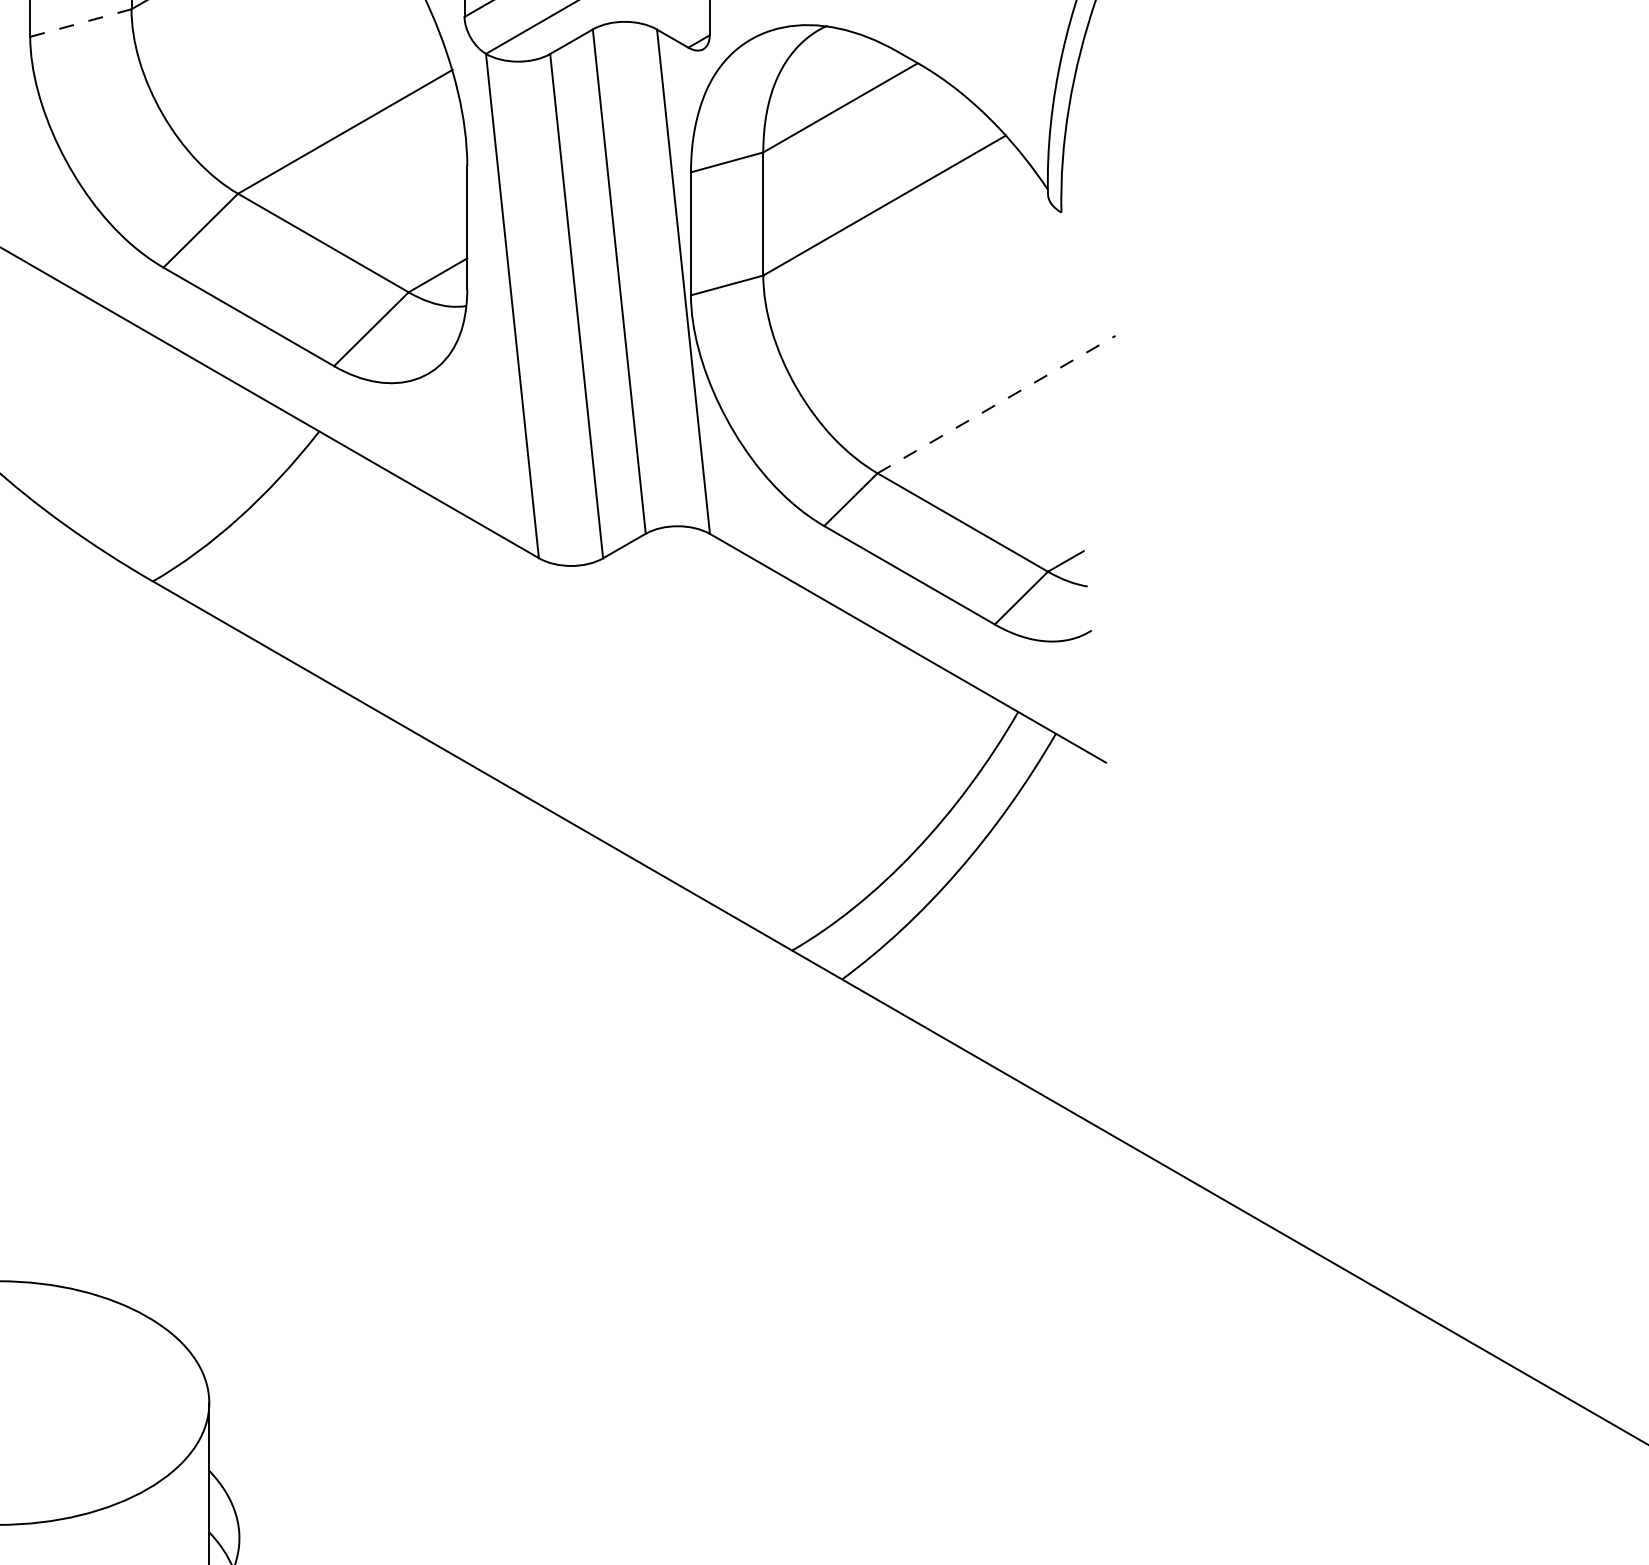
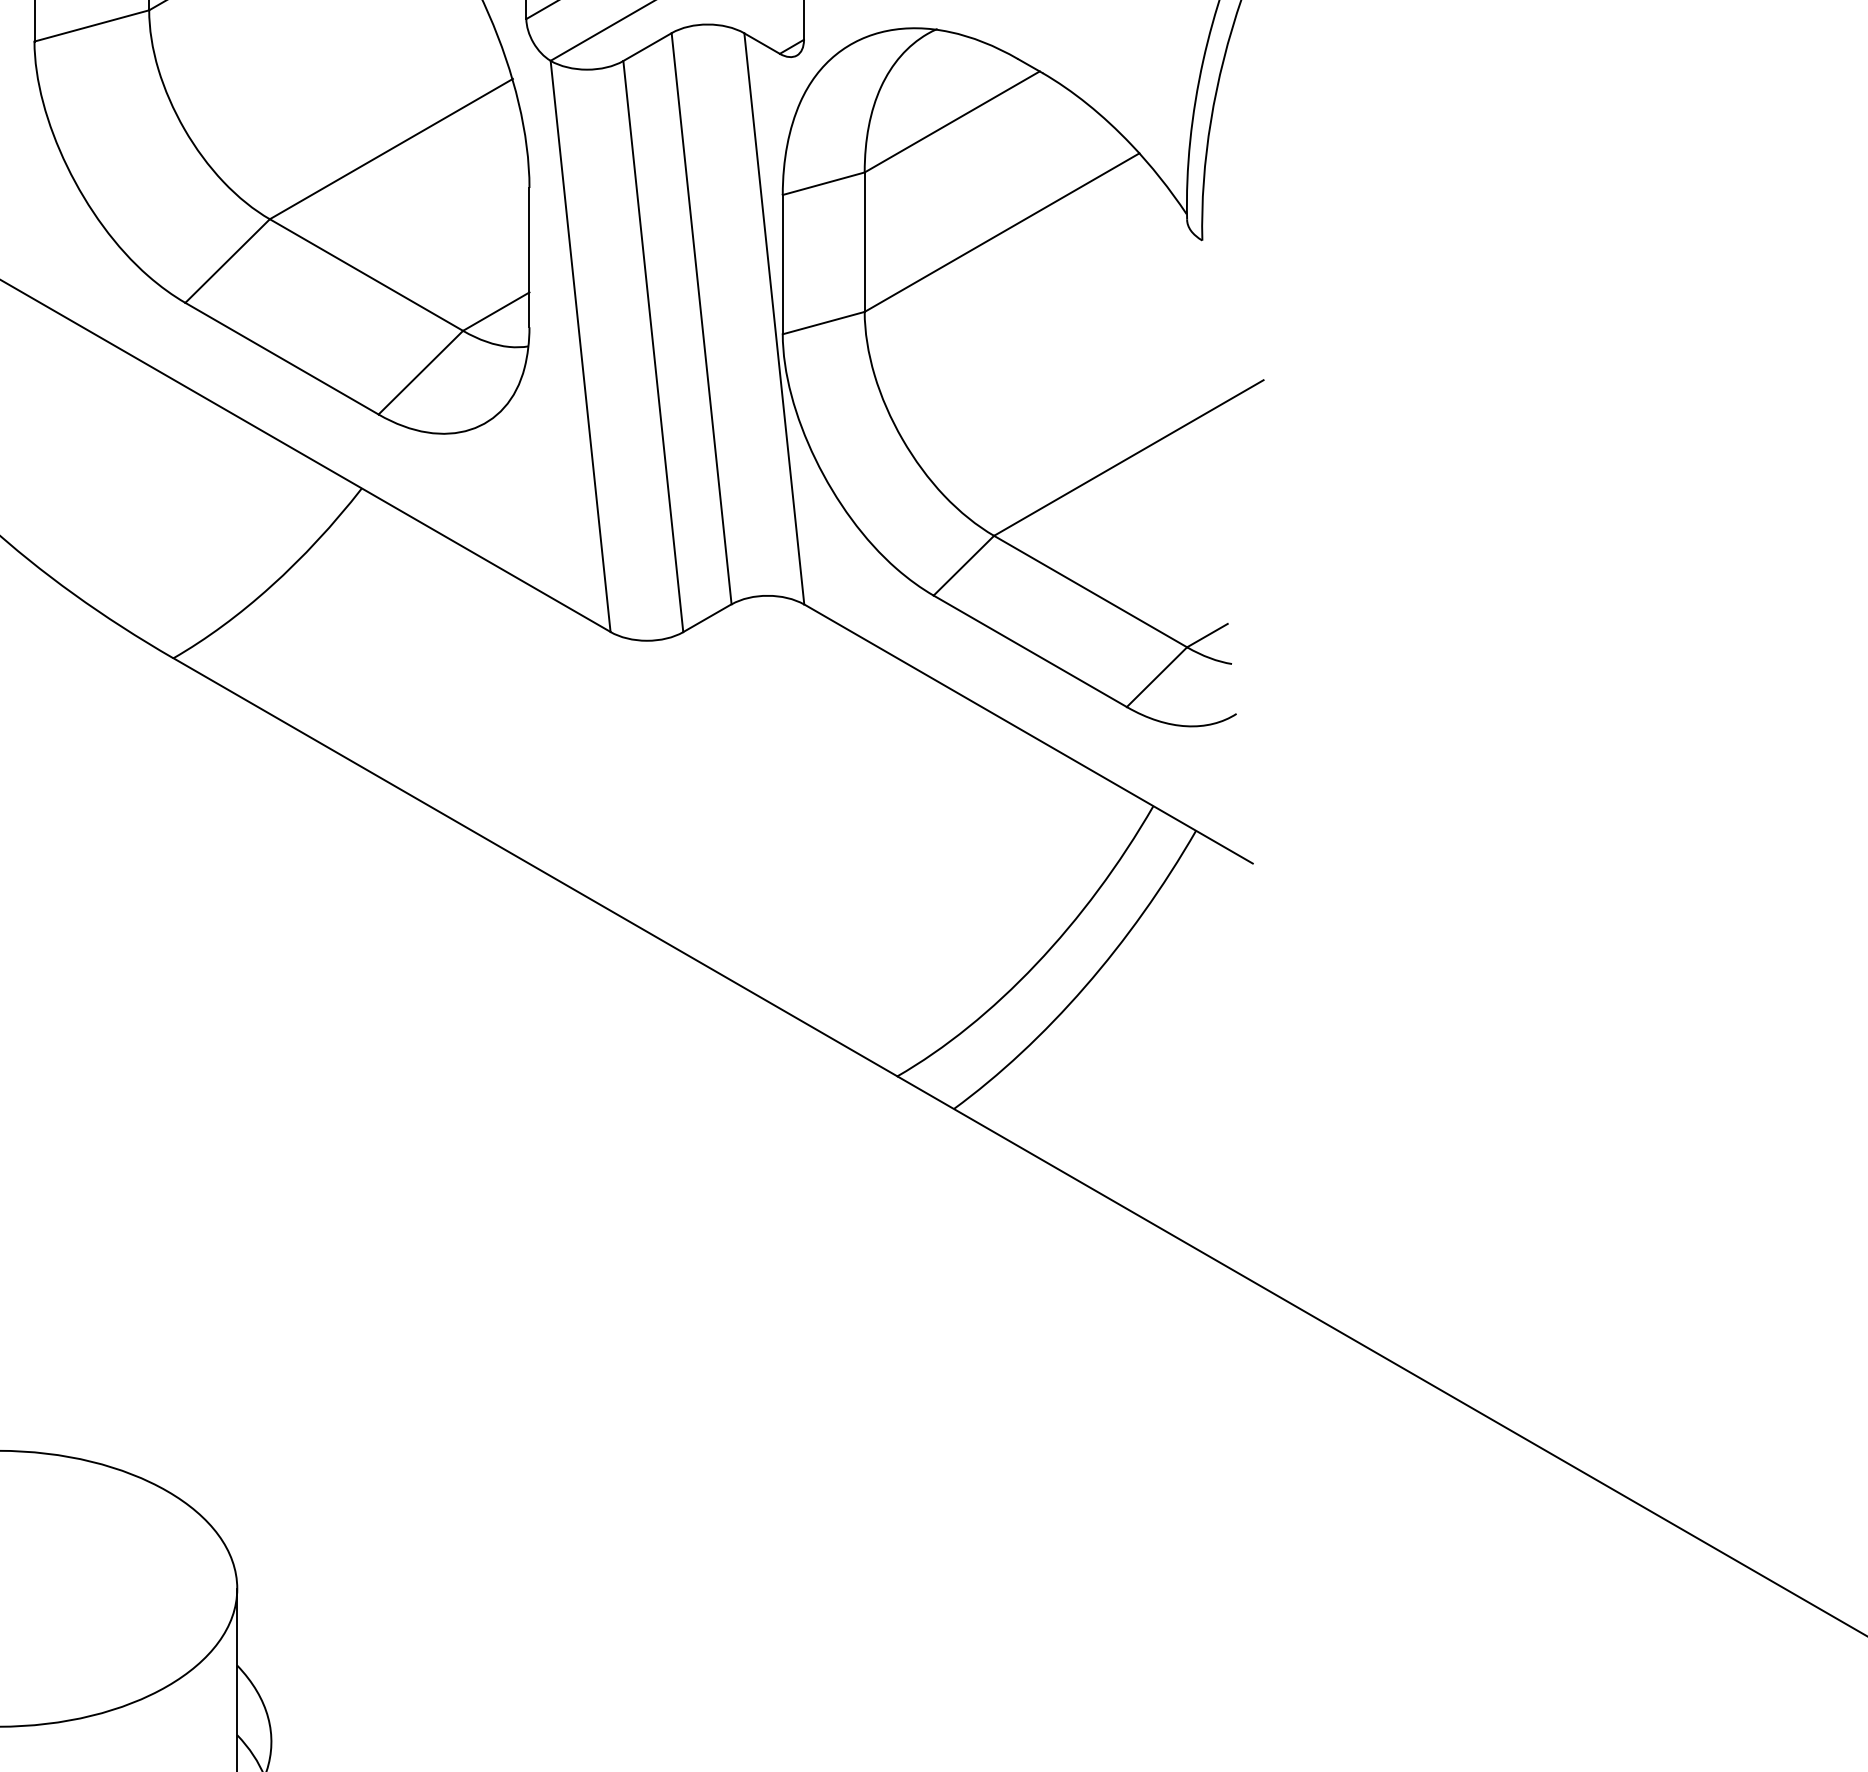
line: (81, 22) -> (92, 25), dashed -> solid
line: (996, 405) -> (1128, 458), dashed -> solid

